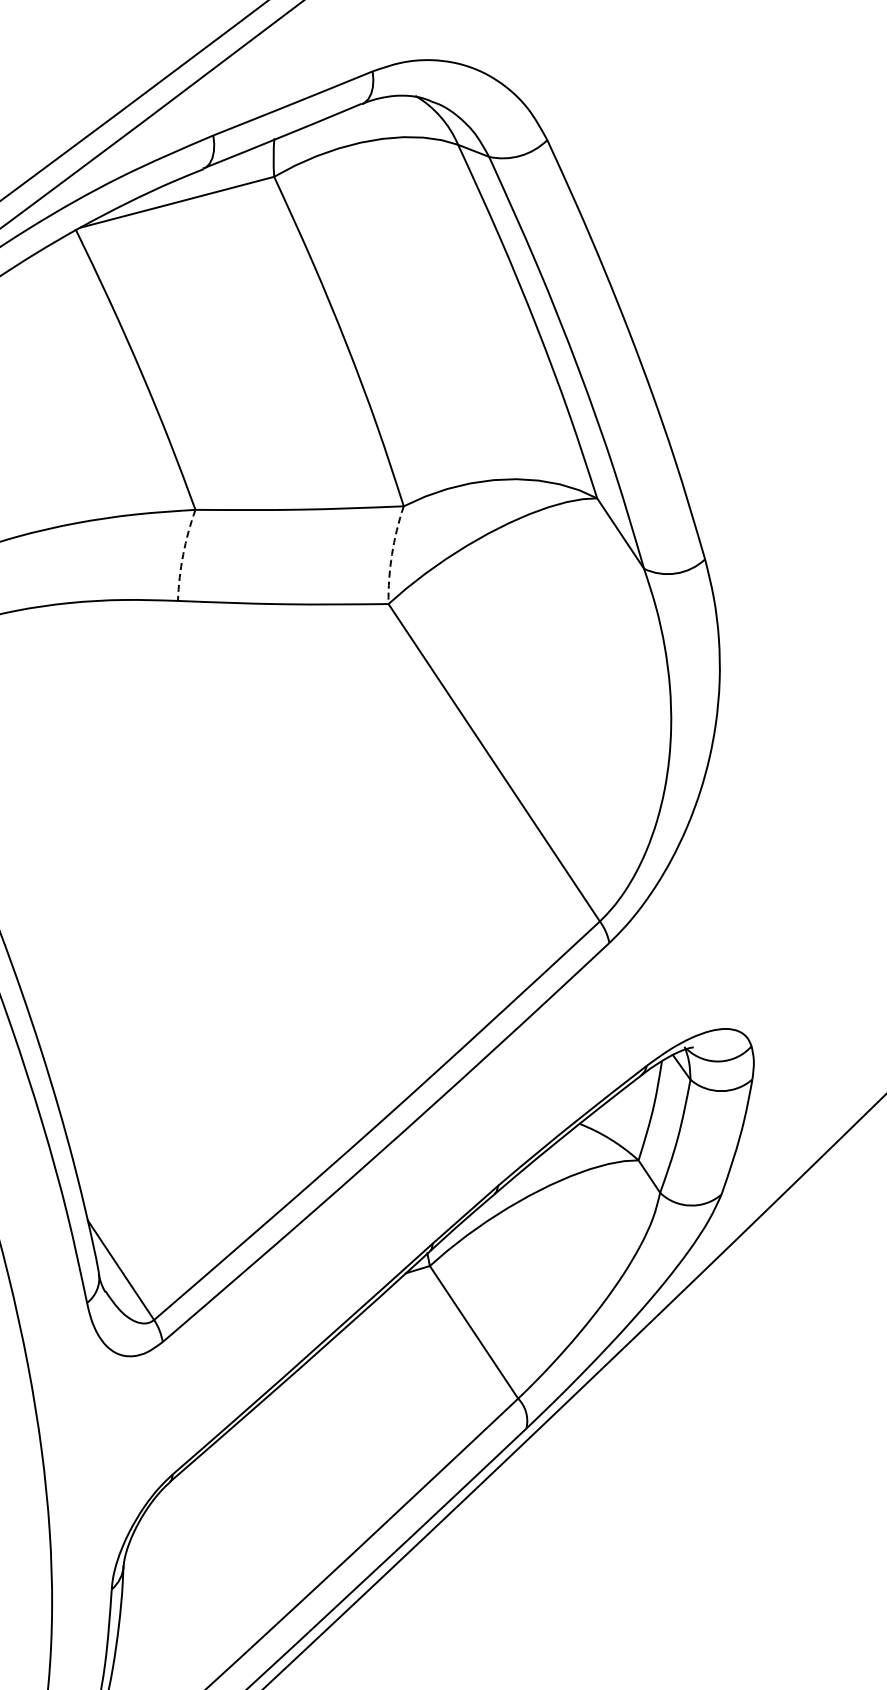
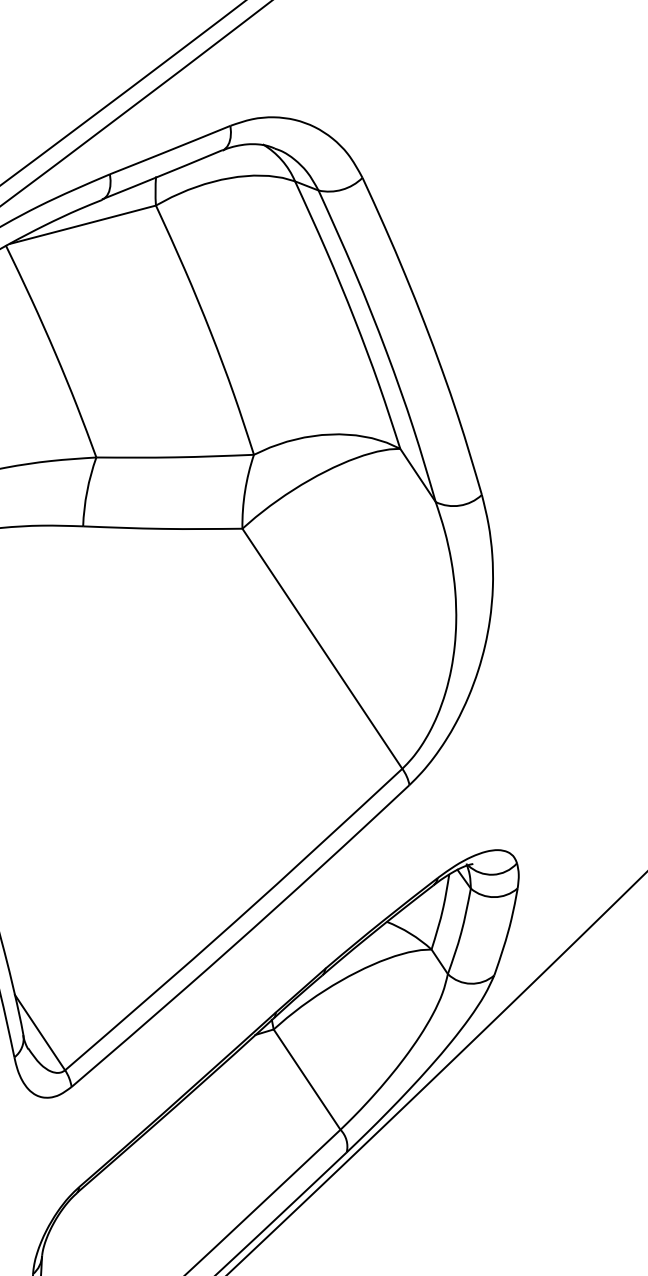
arc: (183, 554) -> (87, 491), dashed -> solid
arc: (392, 554) -> (245, 491), dashed -> solid

